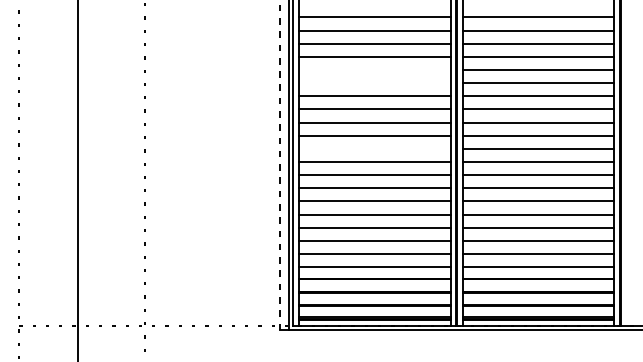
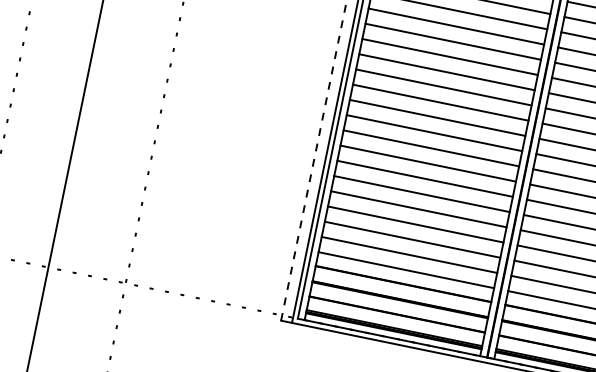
line: (374, 70) -> (452, 42), added
line: (374, 83) -> (449, 57), added
line: (374, 148) -> (434, 132), added

